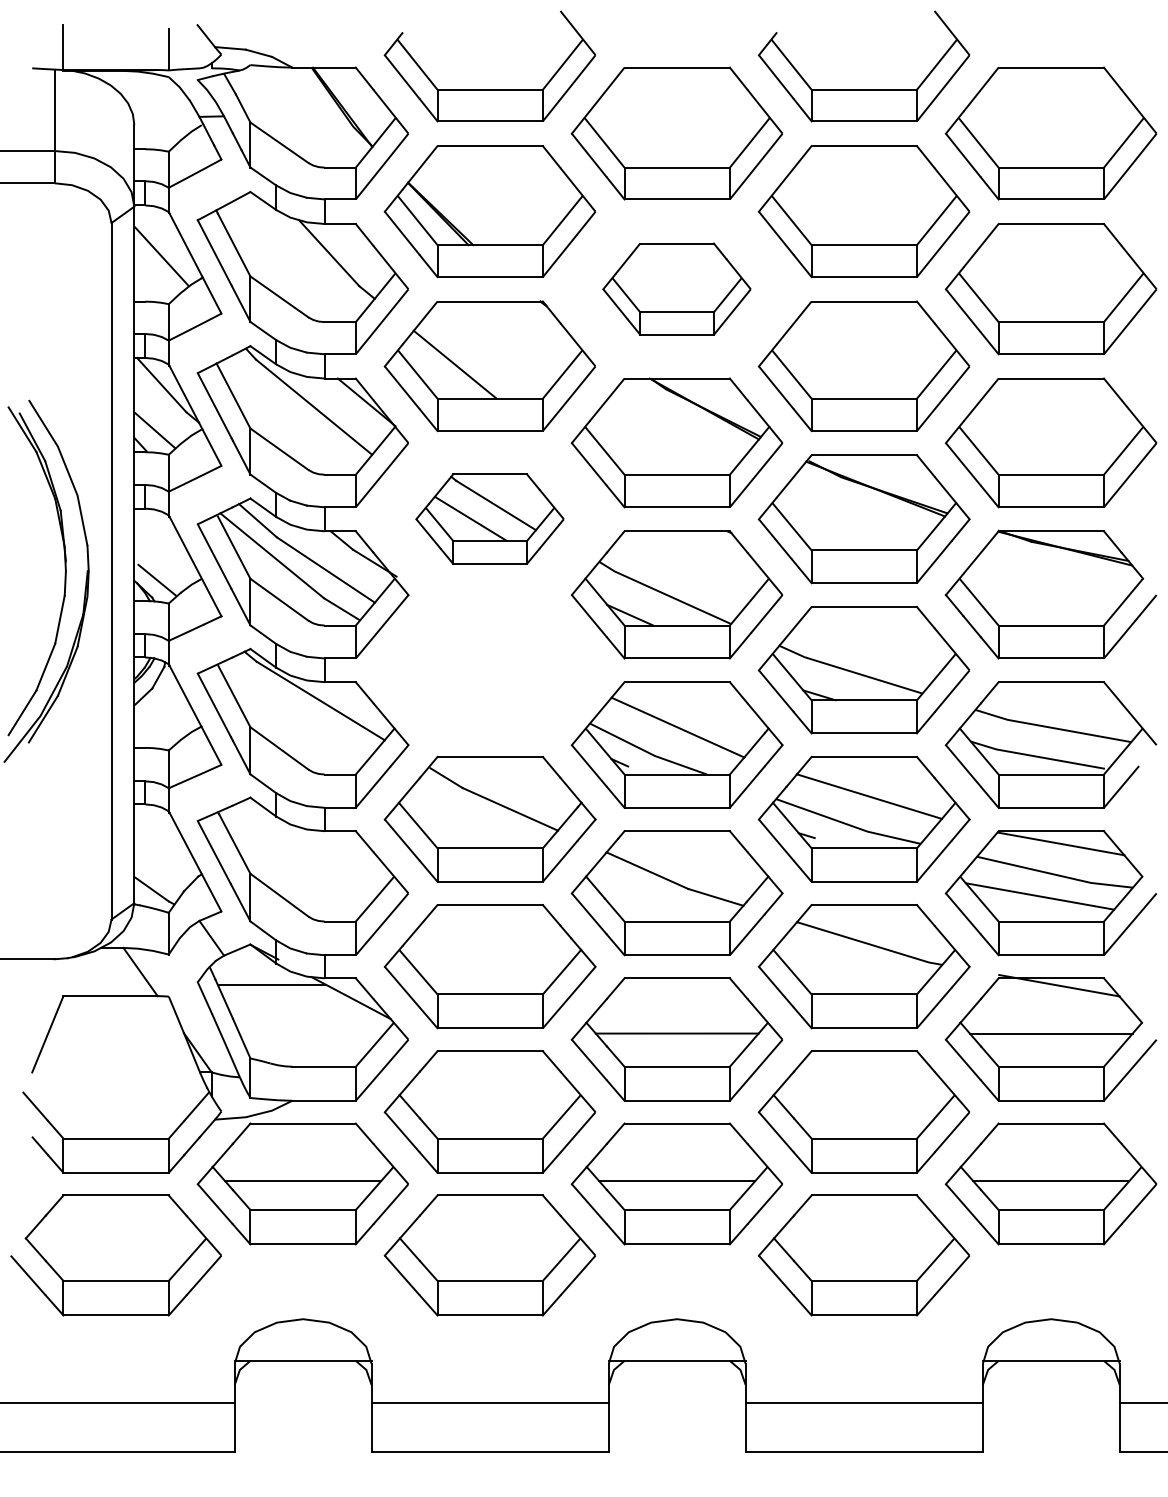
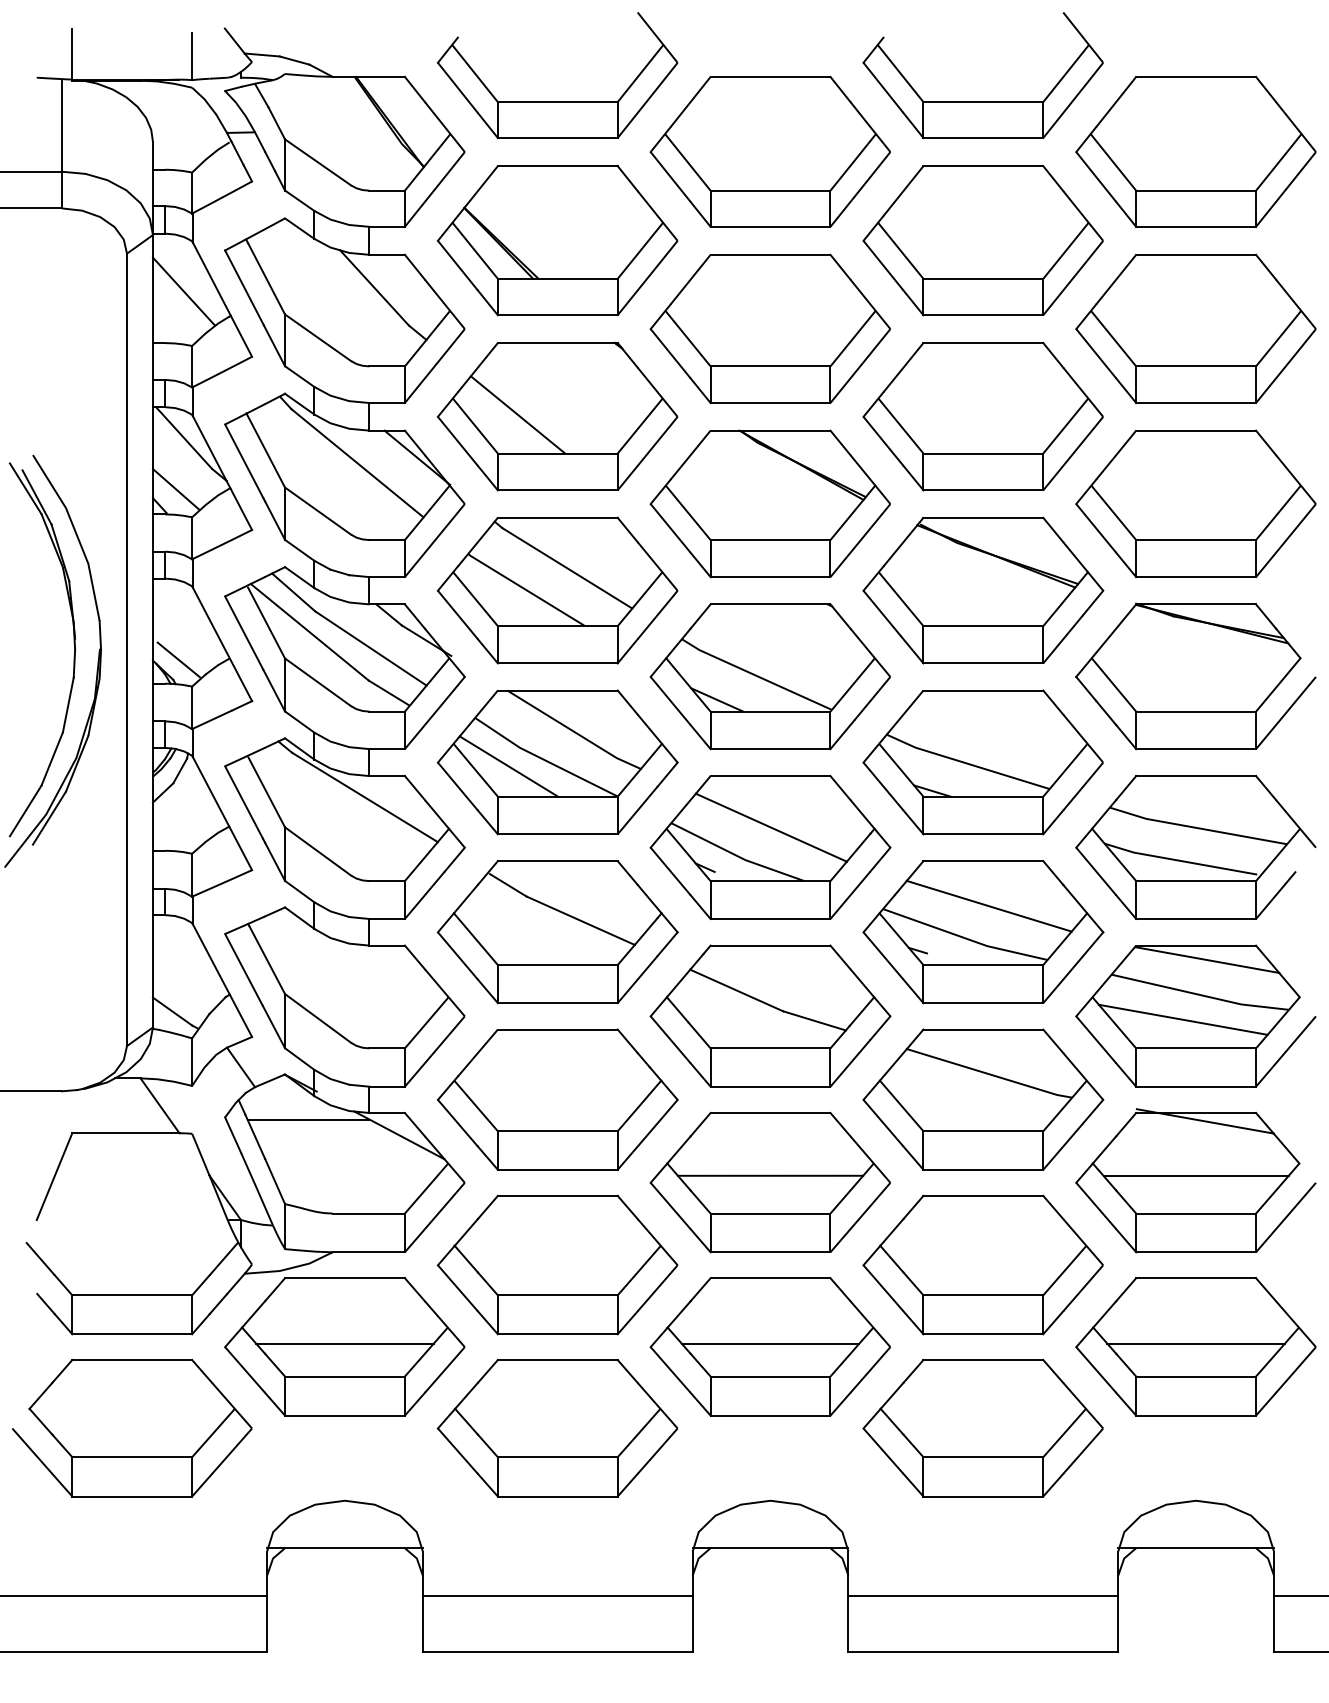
part: (676, 288) -> (769, 328), size x1.43
part: (489, 519) -> (557, 590), size x1.43
part: (489, 670) -> (557, 762), added

